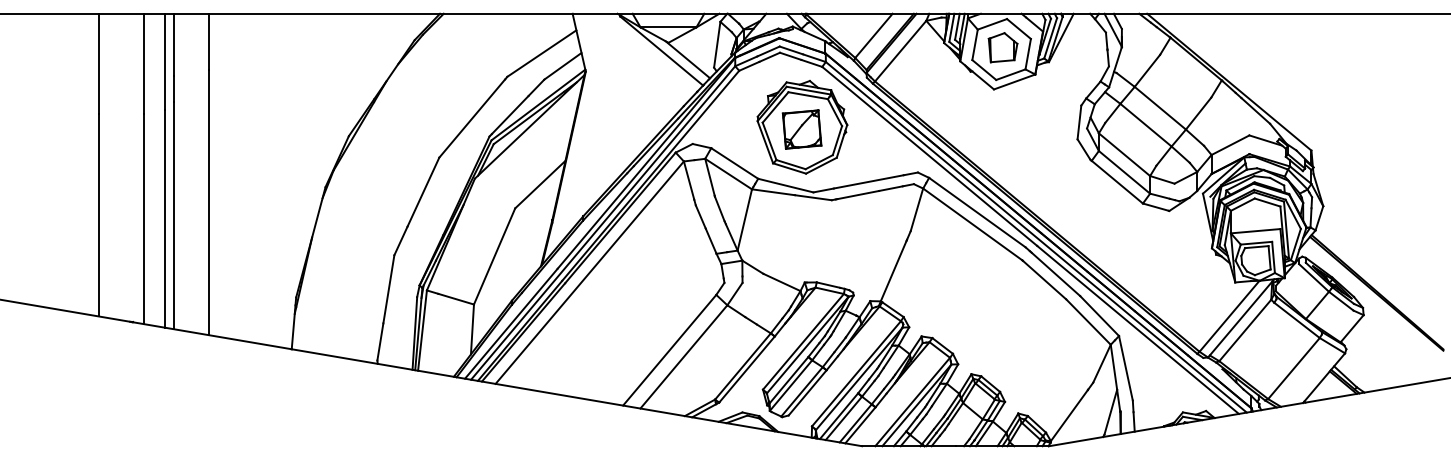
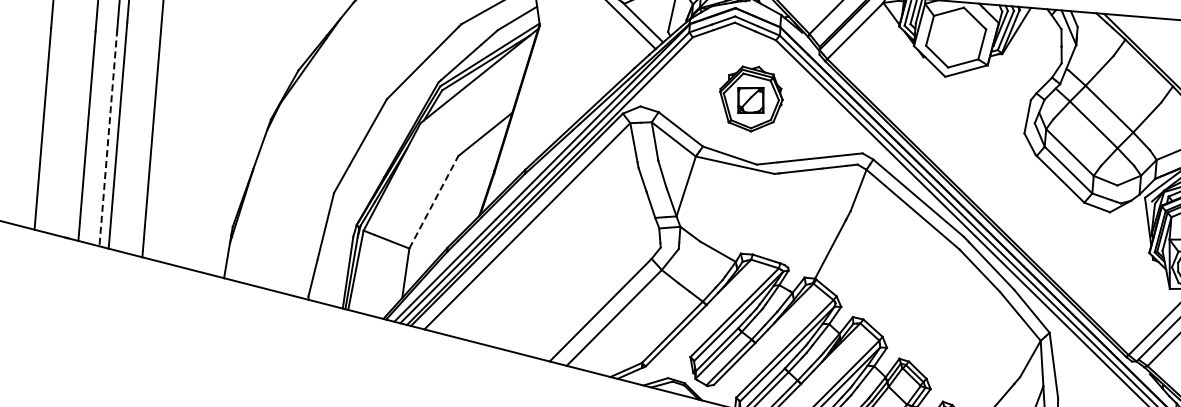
part: (1002, 47) -> (957, 35), removed
part: (802, 127) -> (751, 99), size x0.7
line: (164, 218) -> (107, 137), solid -> dashed
line: (494, 255) -> (433, 201), solid -> dashed

